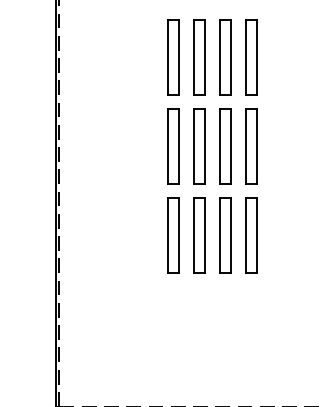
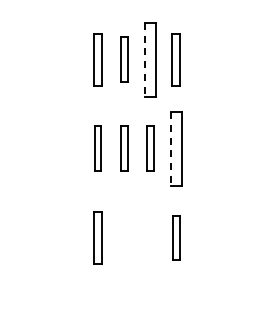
part: (173, 57) -> (98, 59), size x0.7
part: (199, 57) -> (124, 59), size x0.6
line: (219, 57) -> (144, 59), solid -> dashed
part: (251, 57) -> (176, 59), size x0.7
part: (173, 146) -> (98, 148), size x0.6
part: (199, 146) -> (124, 148), size x0.6
part: (225, 146) -> (150, 148), size x0.6
line: (245, 146) -> (170, 148), solid -> dashed
part: (173, 235) -> (98, 237), size x0.7
part: (199, 235) -> (124, 237), removed
part: (225, 235) -> (150, 237), removed
part: (251, 235) -> (176, 237), size x0.6

